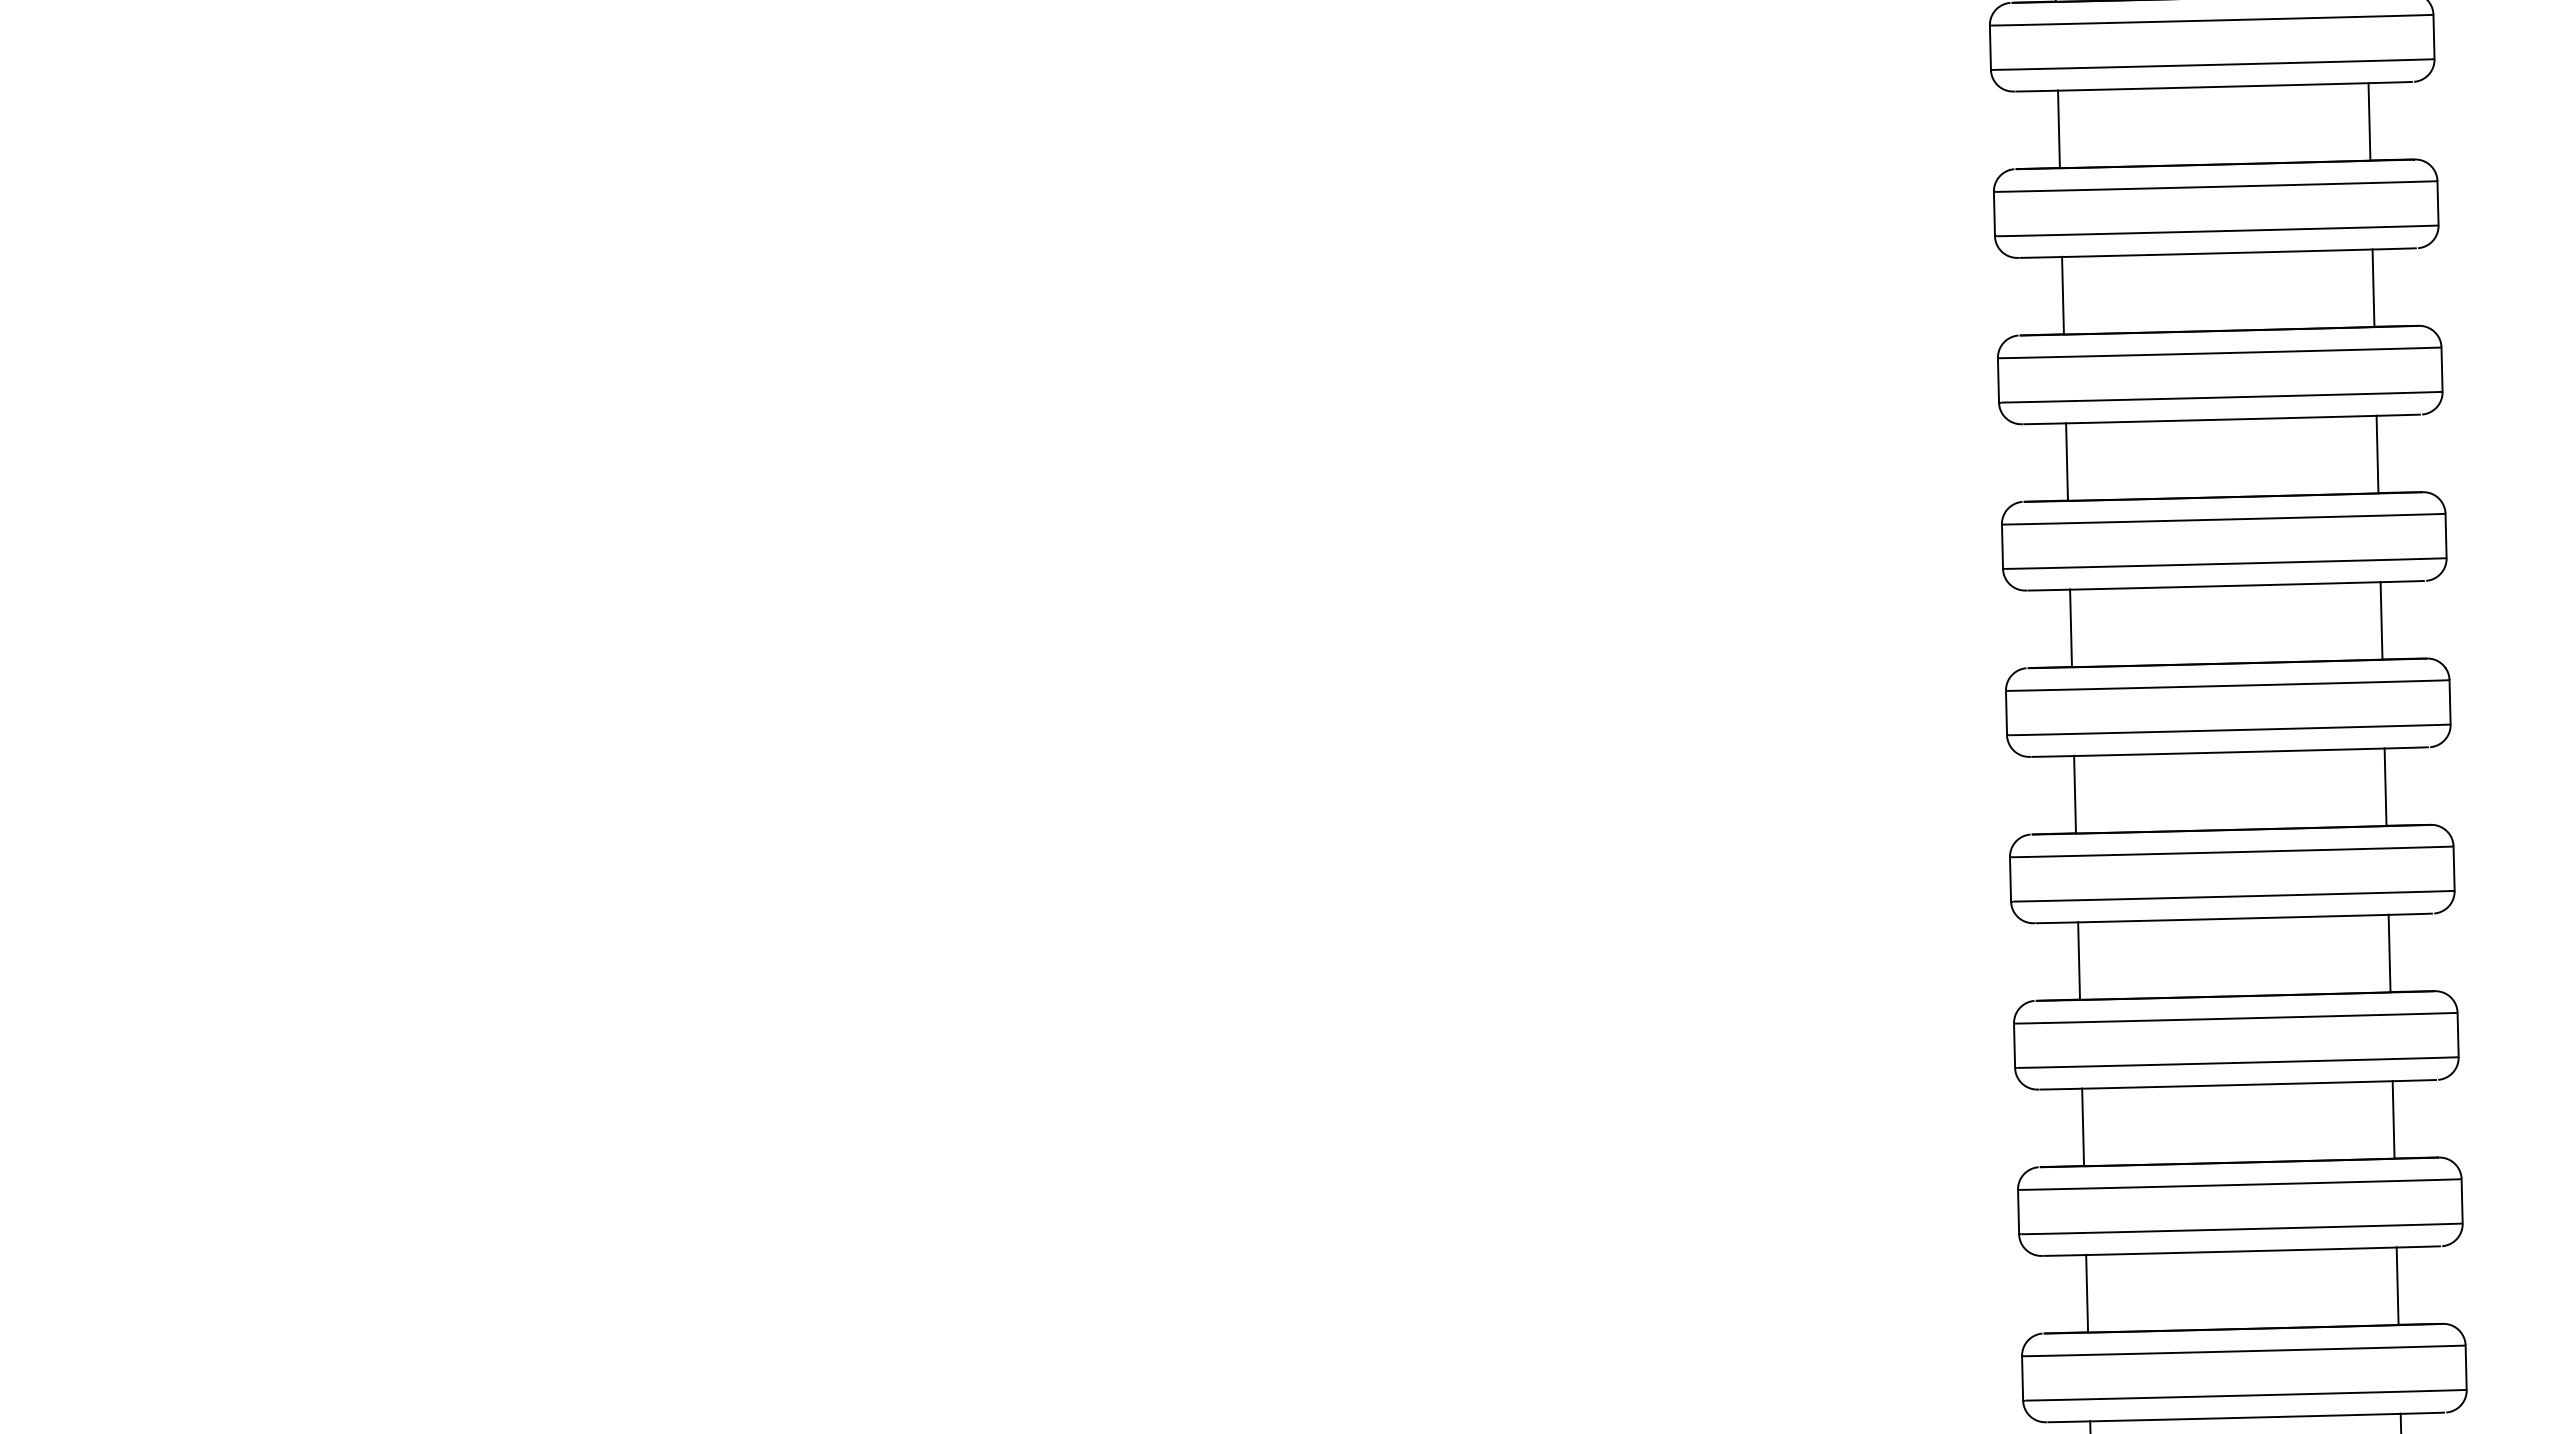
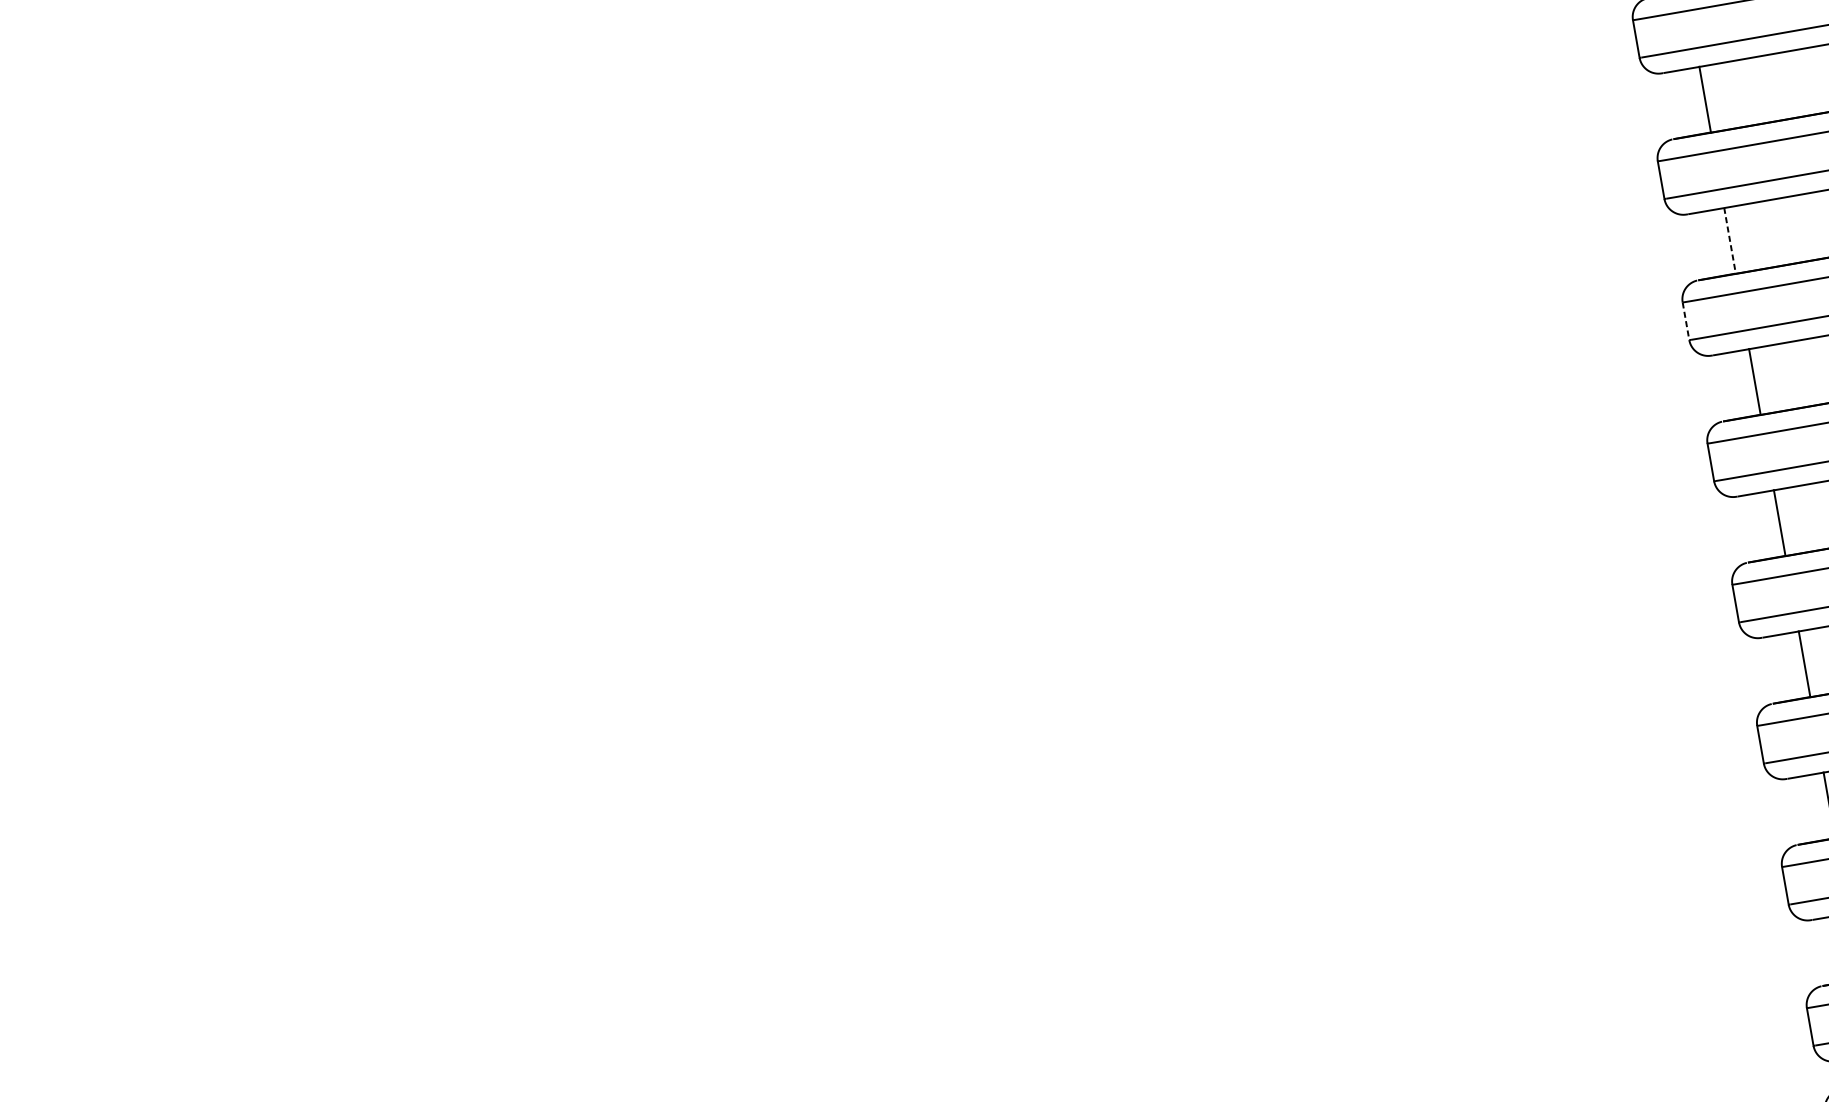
line: (2067, 461) -> (1730, 240), solid -> dashed
line: (2002, 547) -> (1686, 321), solid -> dashed

